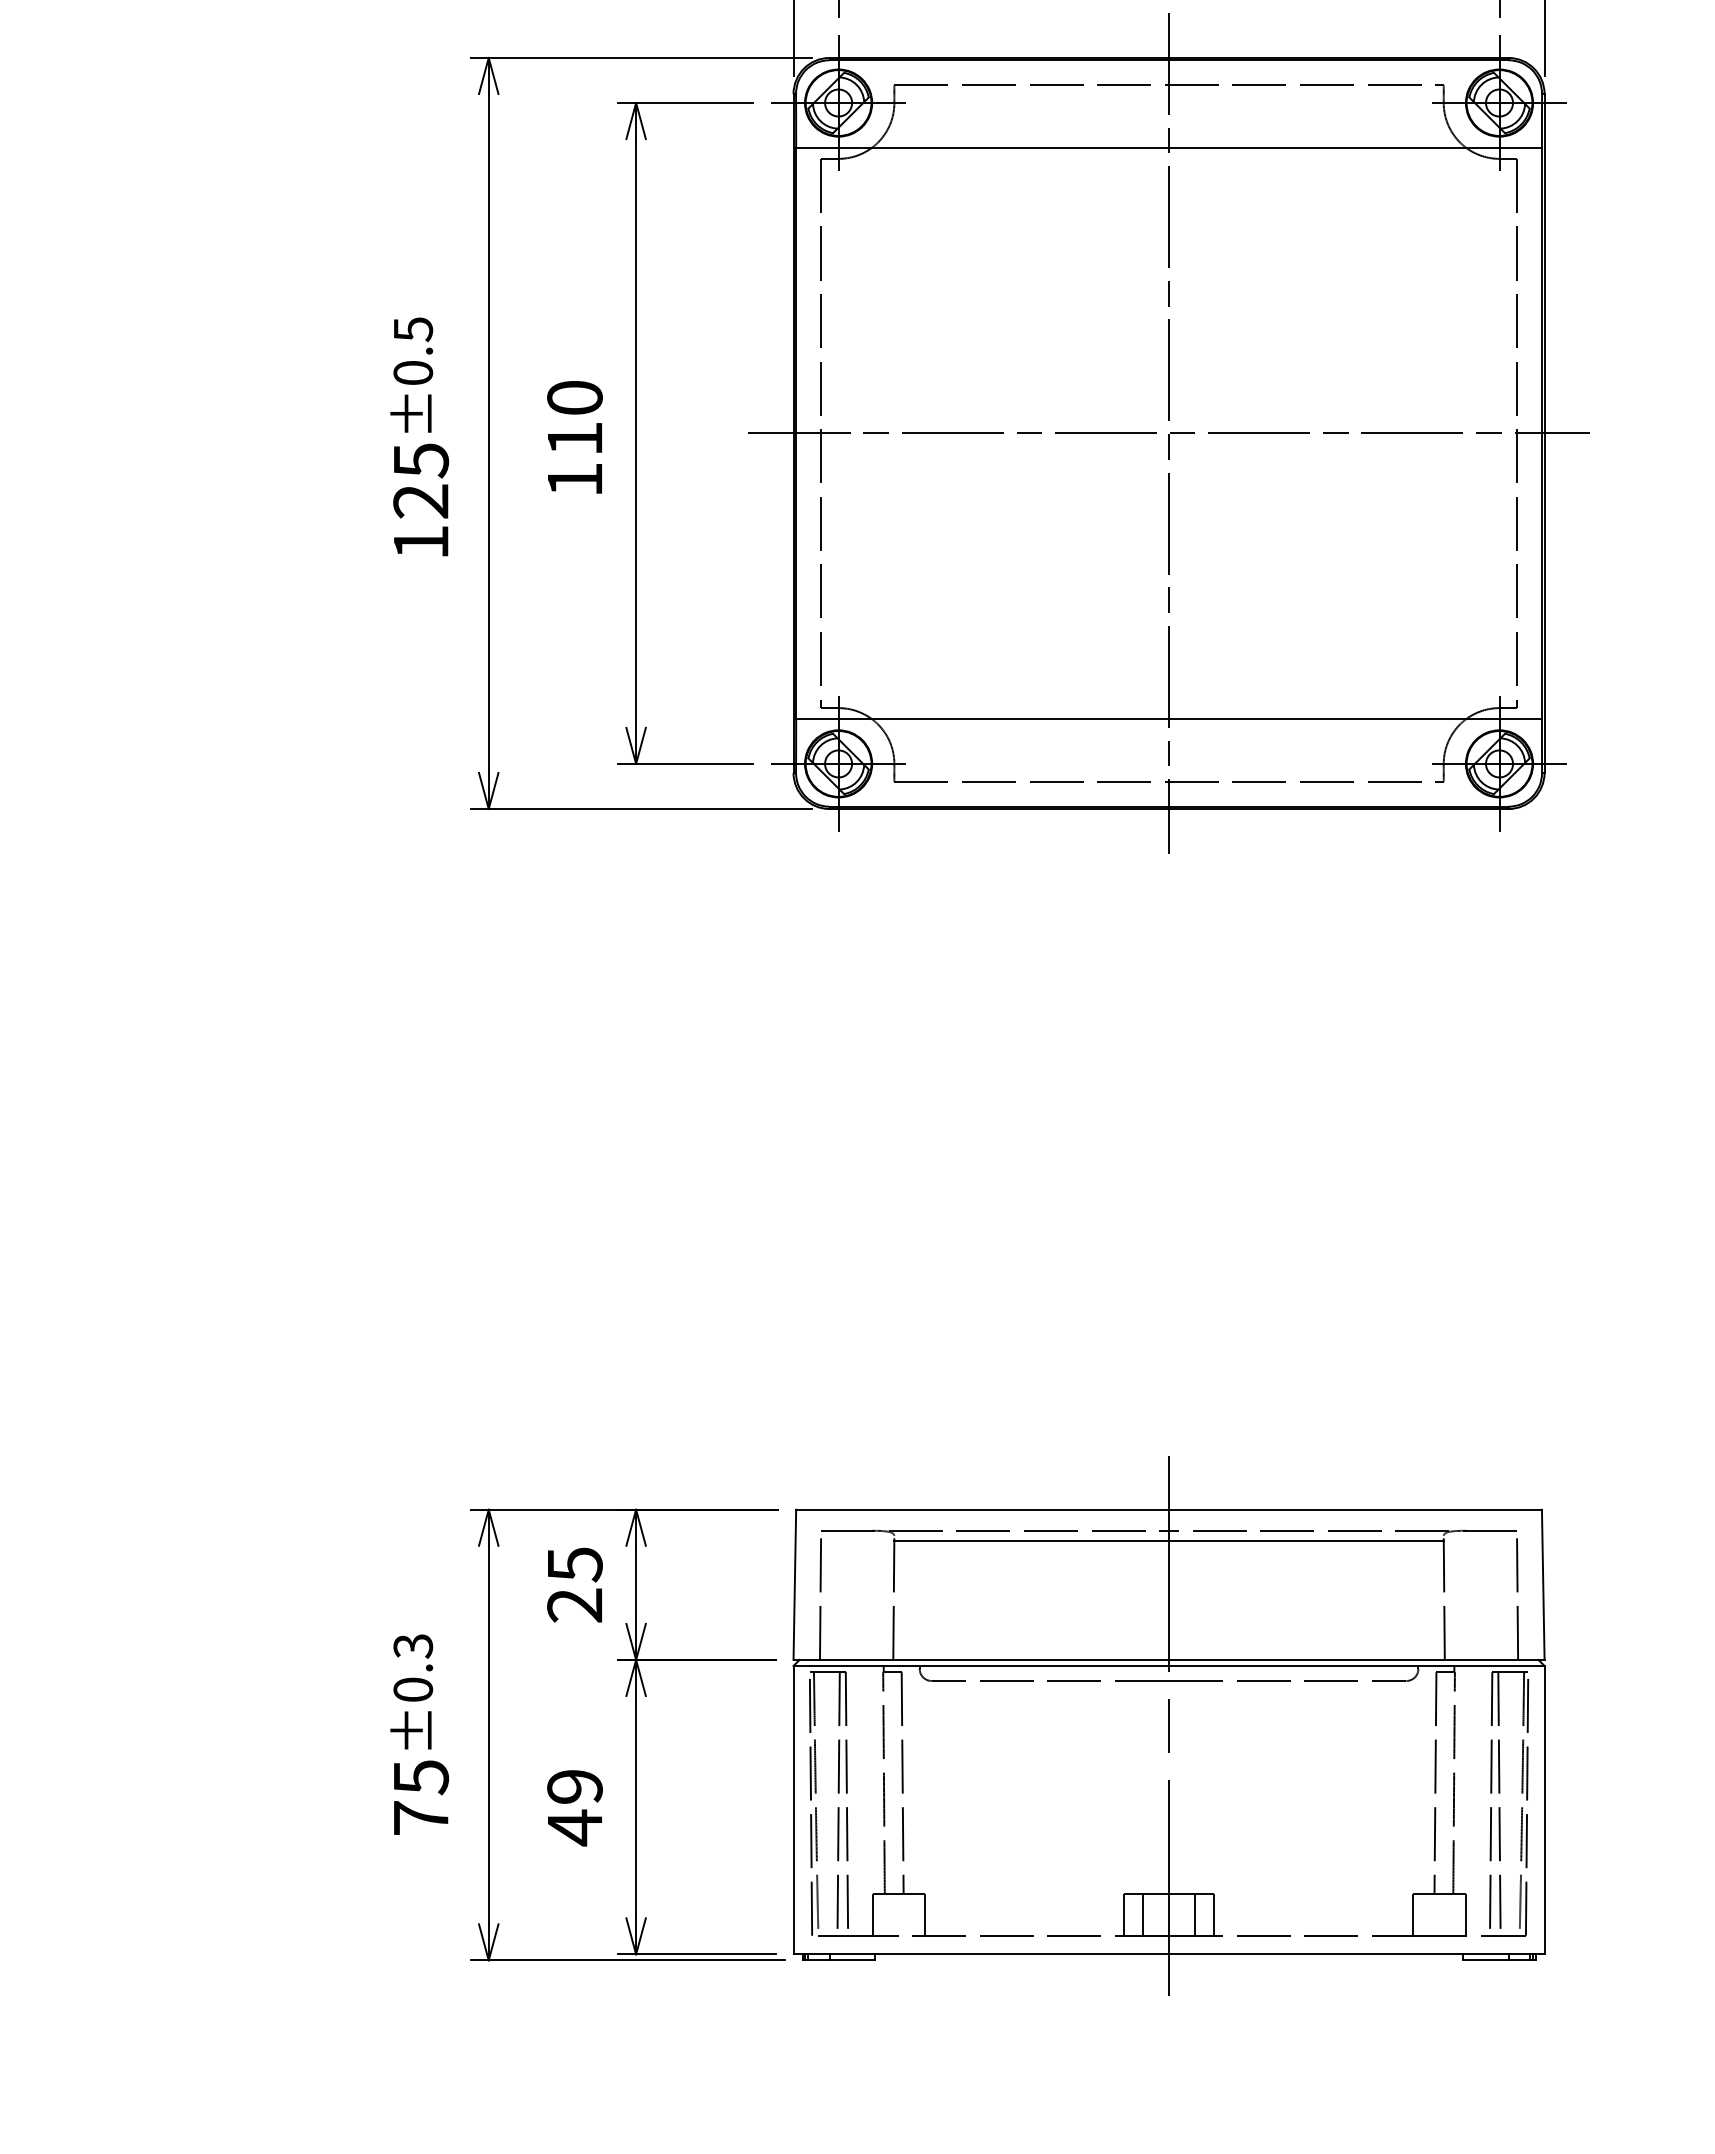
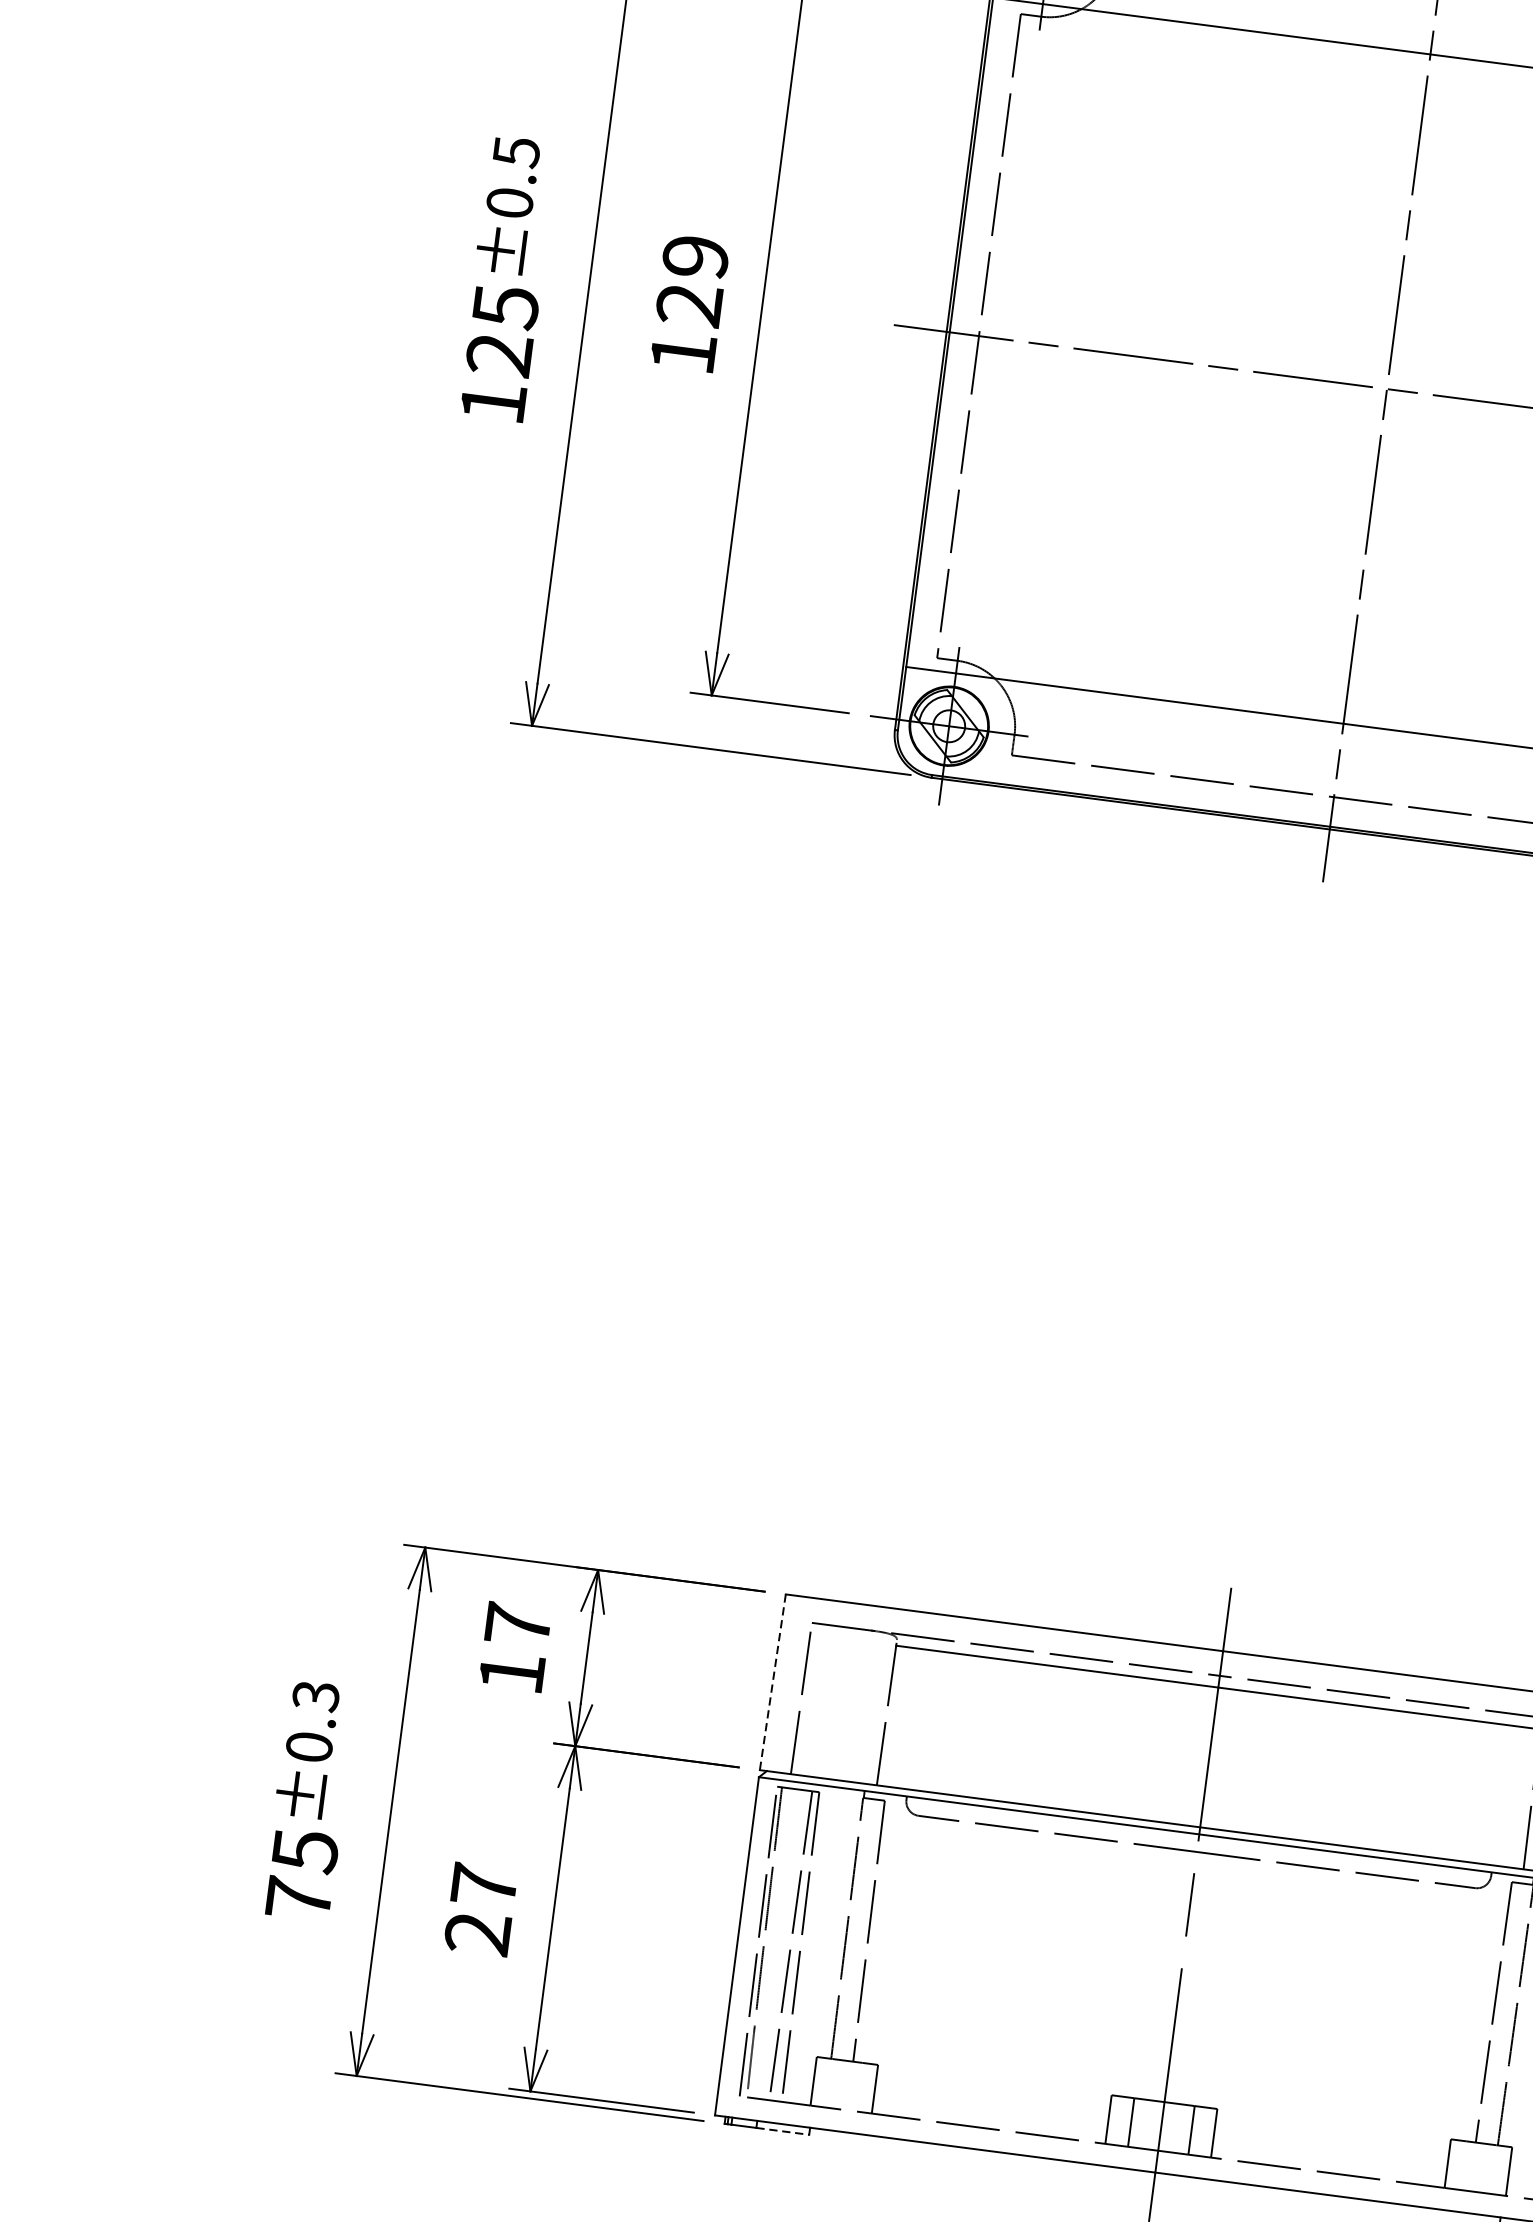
text: (574, 418) -> (692, 280), 110 -> 129
text: (574, 1584) -> (514, 1648), 25 -> 17
line: (794, 1585) -> (772, 1682), solid -> dashed
text: (574, 1807) -> (480, 1909), 49 -> 27
line: (852, 1960) -> (783, 2131), solid -> dashed

